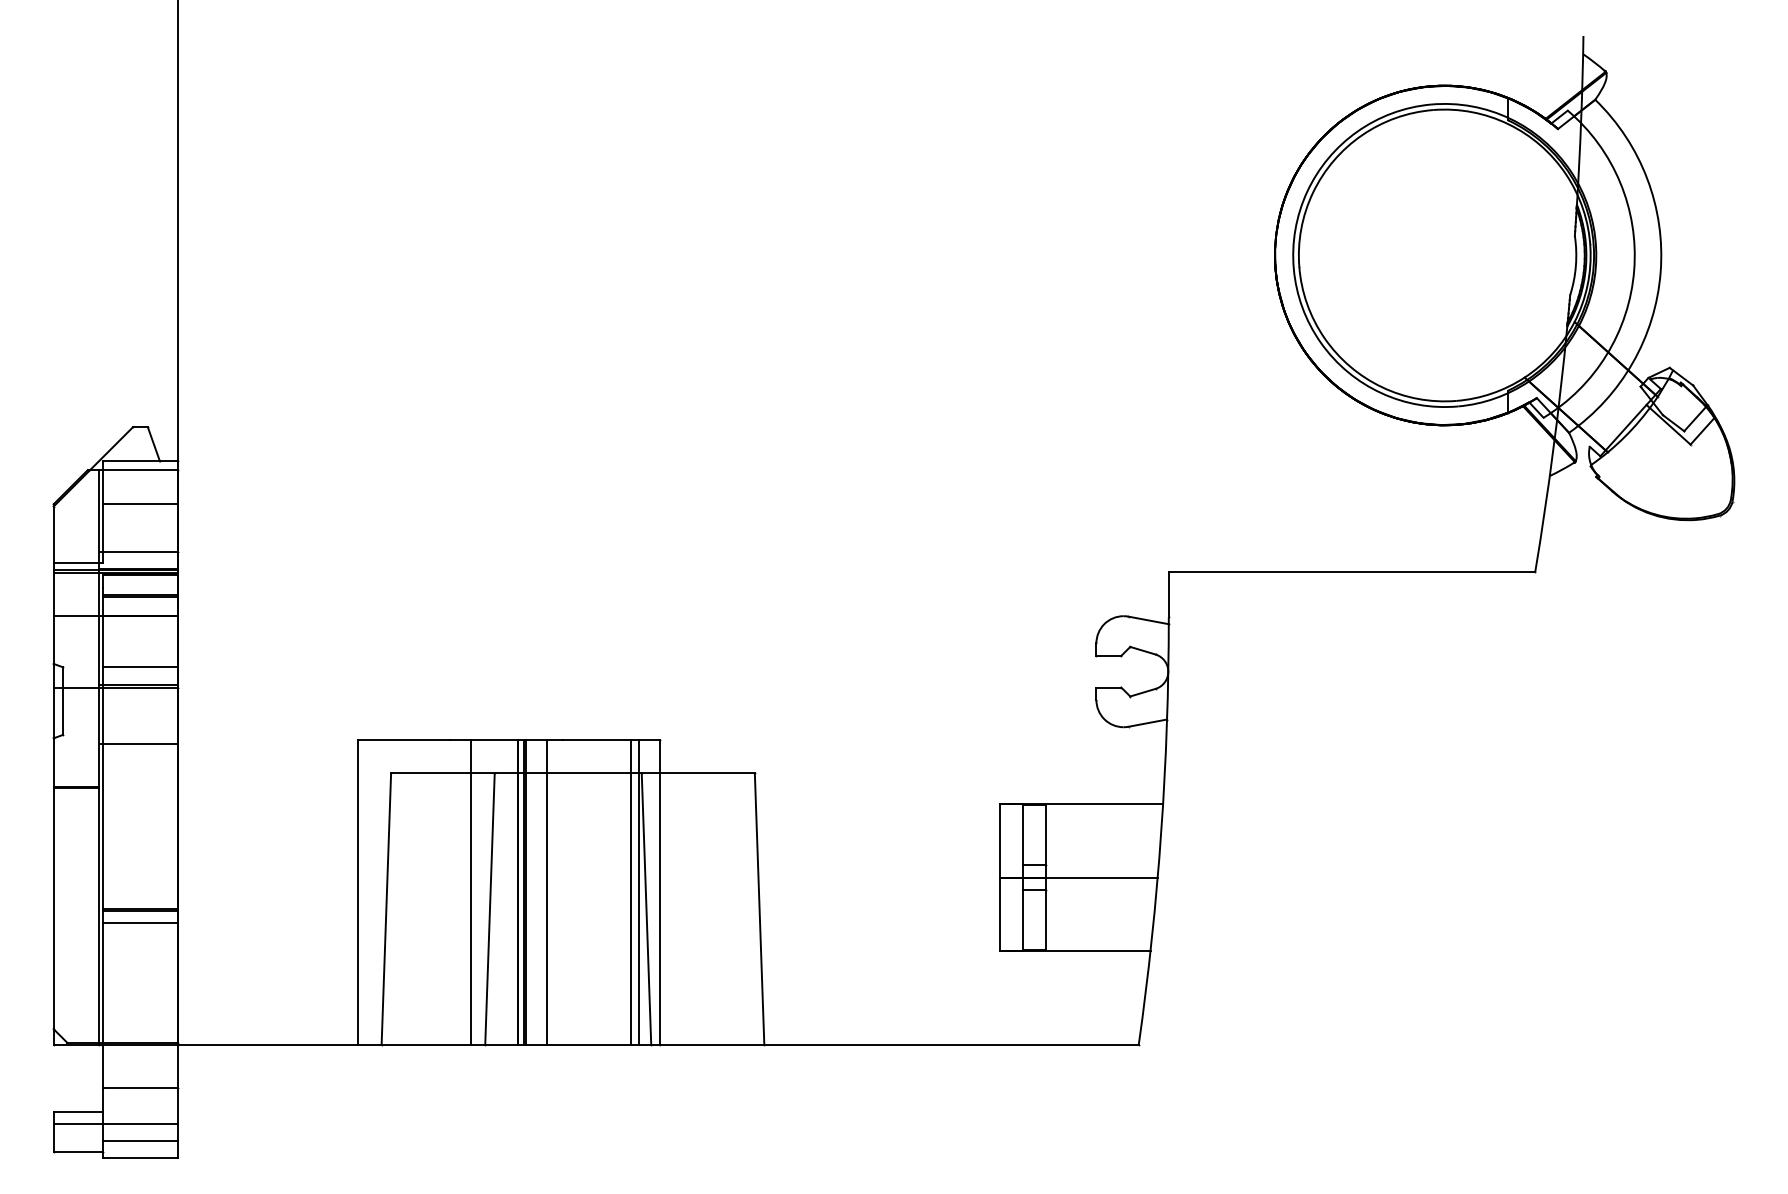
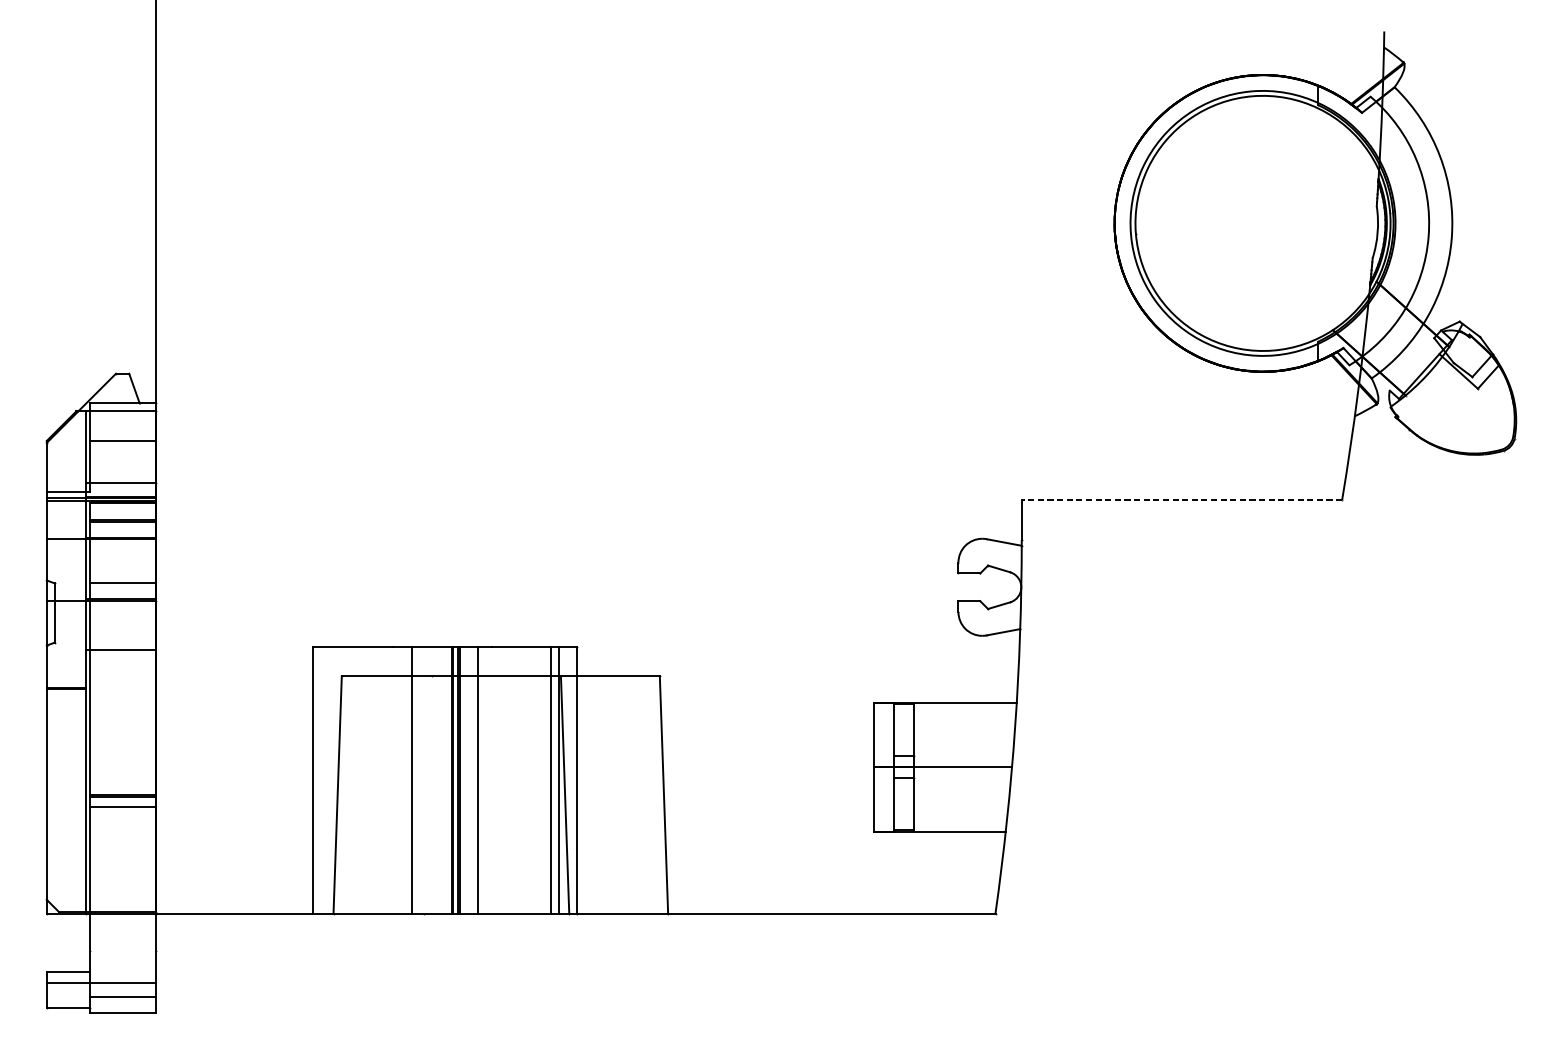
line: (1351, 572) -> (1181, 500), solid -> dashed
line: (489, 908) -> (427, 794), removed
line: (140, 1087) -> (122, 950), removed

